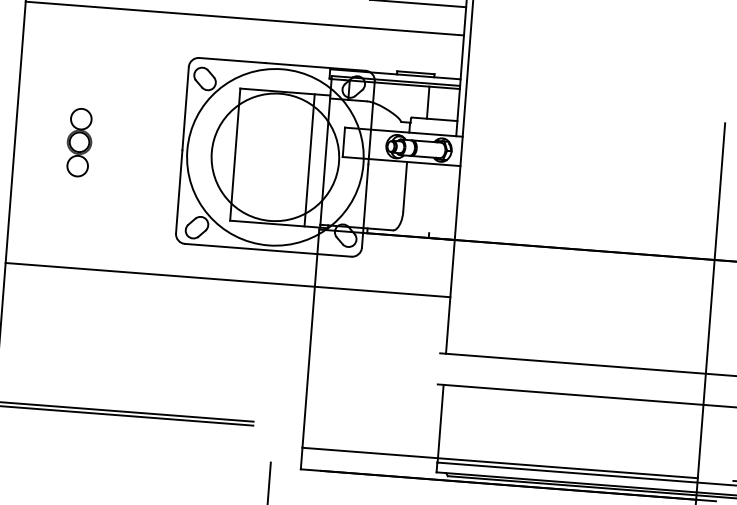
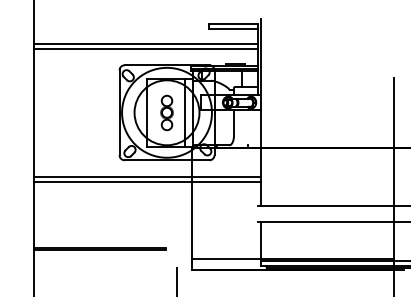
line: (242, 30) -> (145, 49), added
part: (78, 141) -> (166, 112), moved
line: (226, 290) -> (147, 182), added

